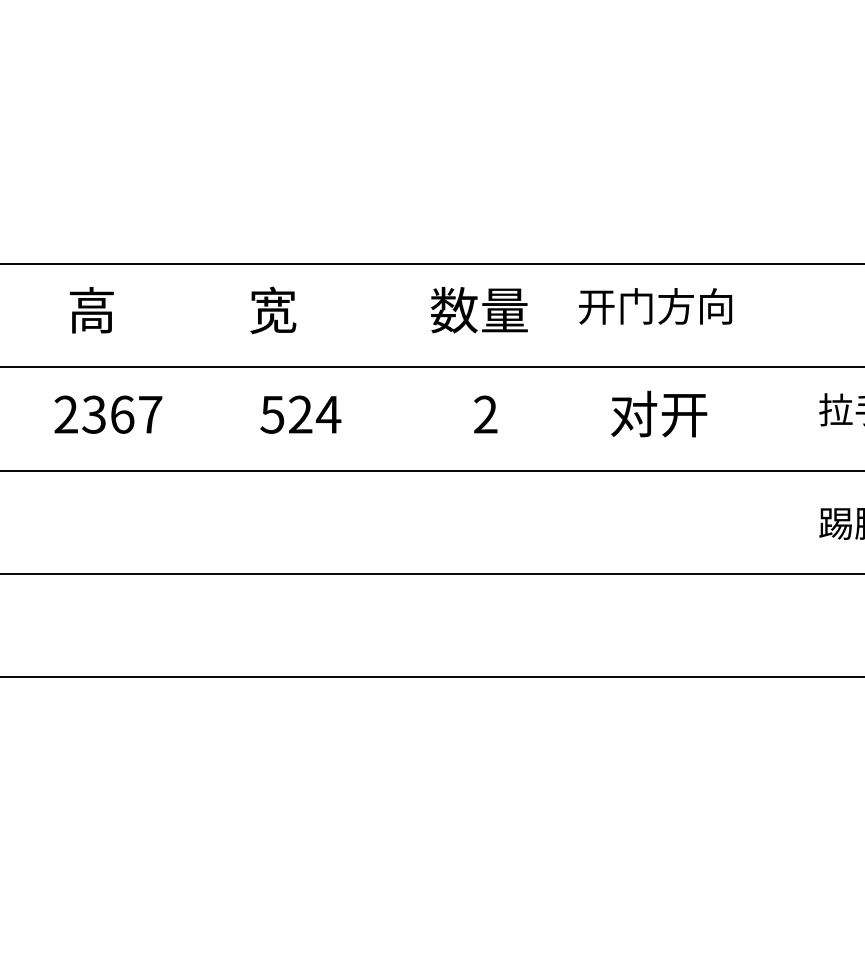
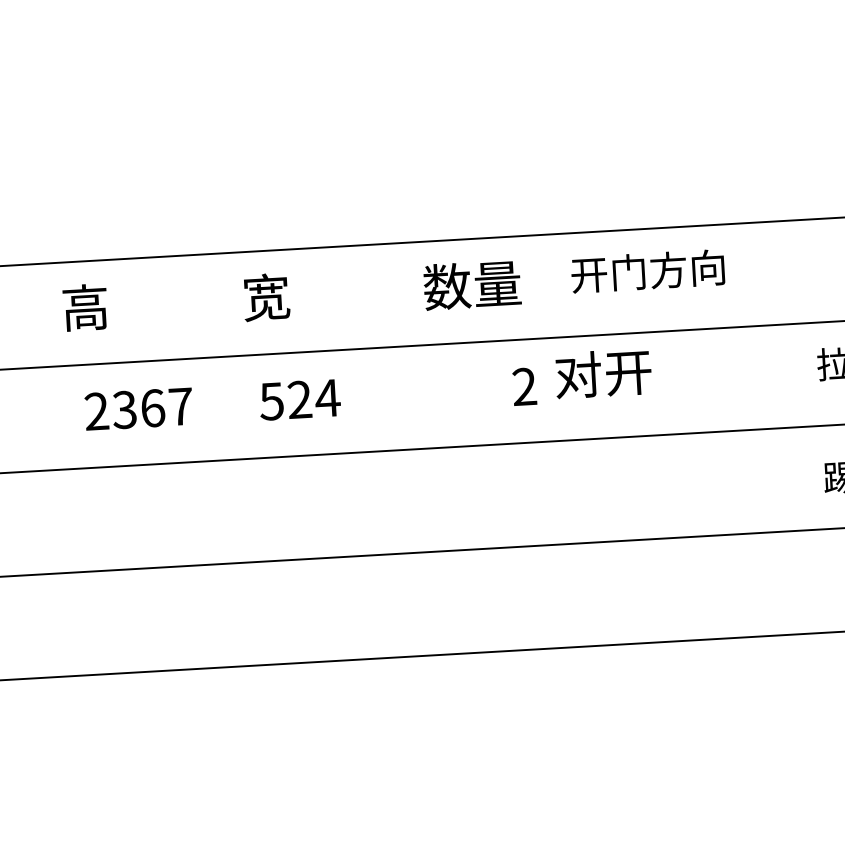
text: (659, 413) -> (603, 373), moved
text: (108, 414) -> (139, 408), moved
text: (485, 414) -> (524, 386), moved

